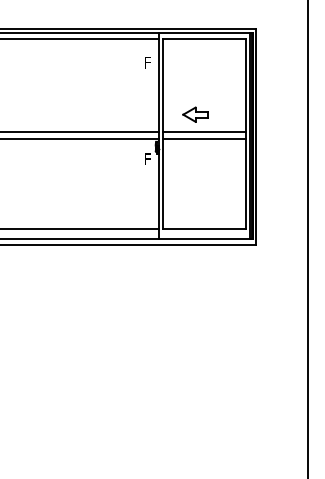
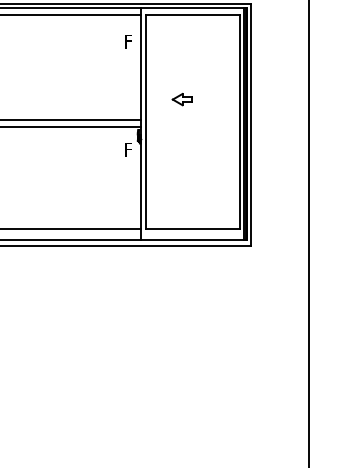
part: (195, 114) -> (182, 99), size x0.7
line: (204, 132) -> (192, 119), removed
line: (204, 138) -> (192, 126), removed

